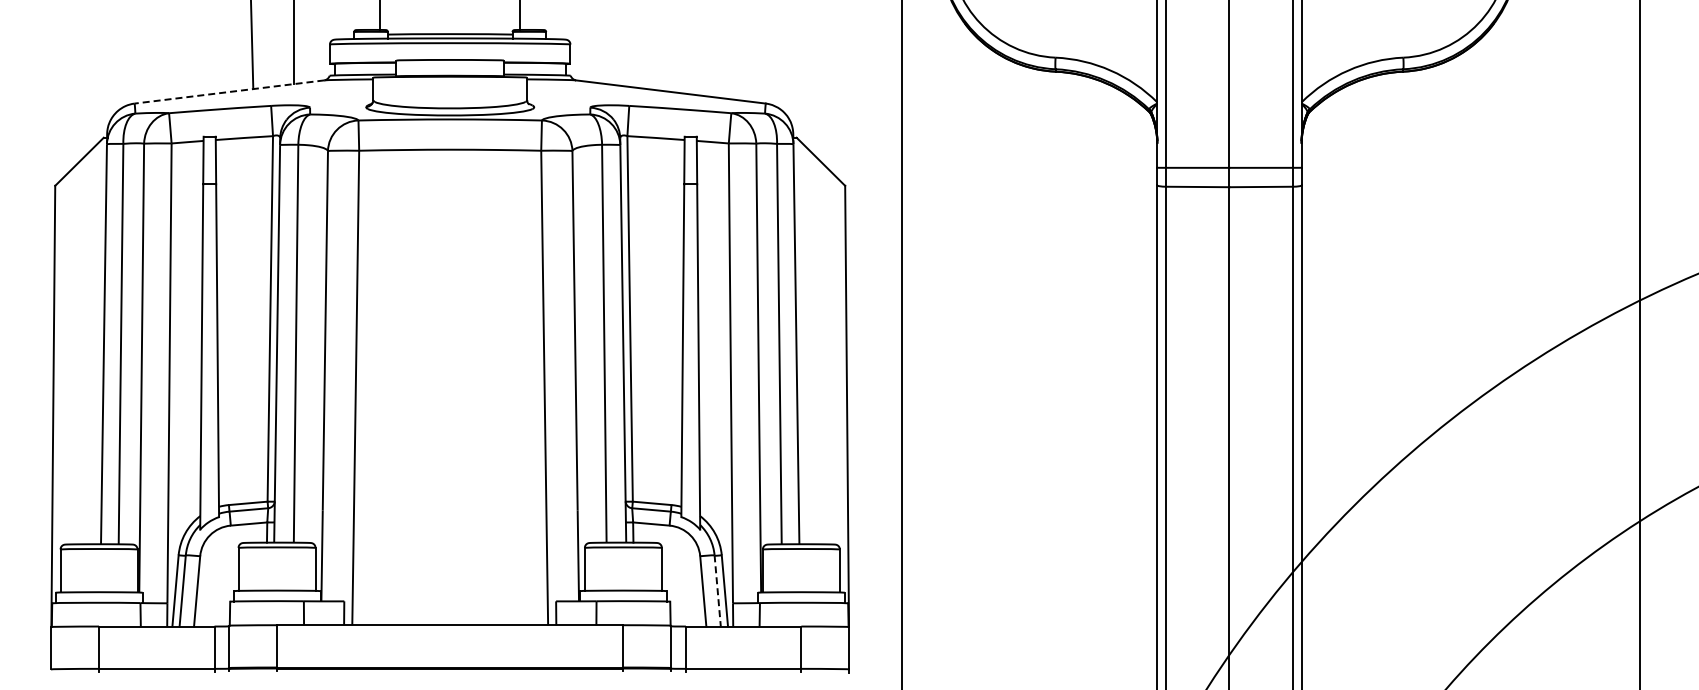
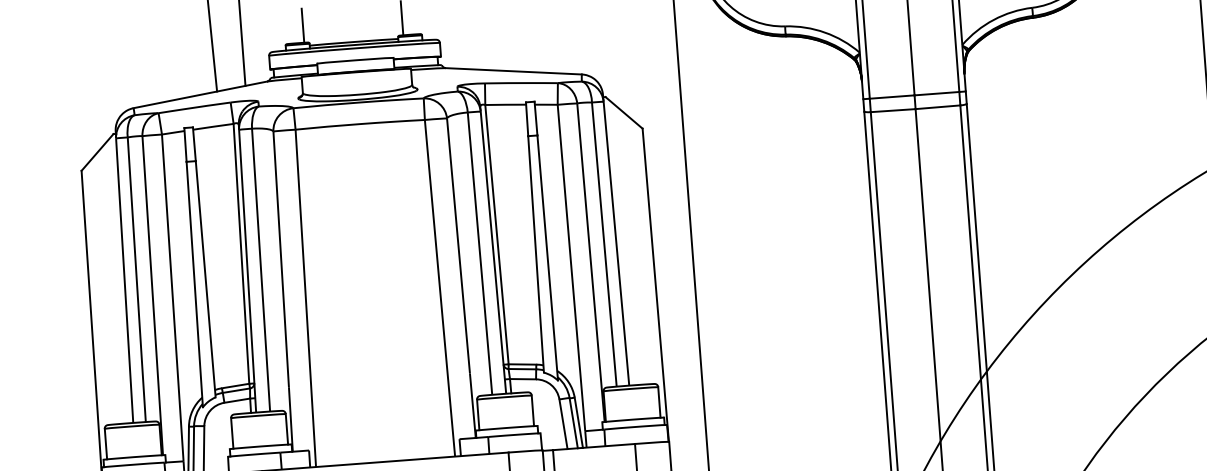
line: (229, 91) -> (200, 94), dashed -> solid
line: (717, 590) -> (573, 422), dashed -> solid

